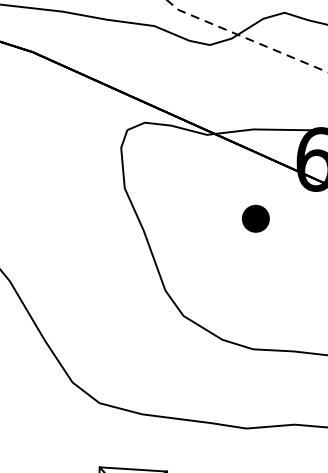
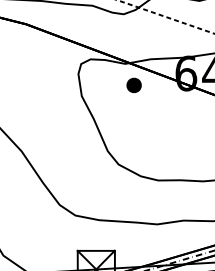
part: (254, 216) -> (133, 84), moved

